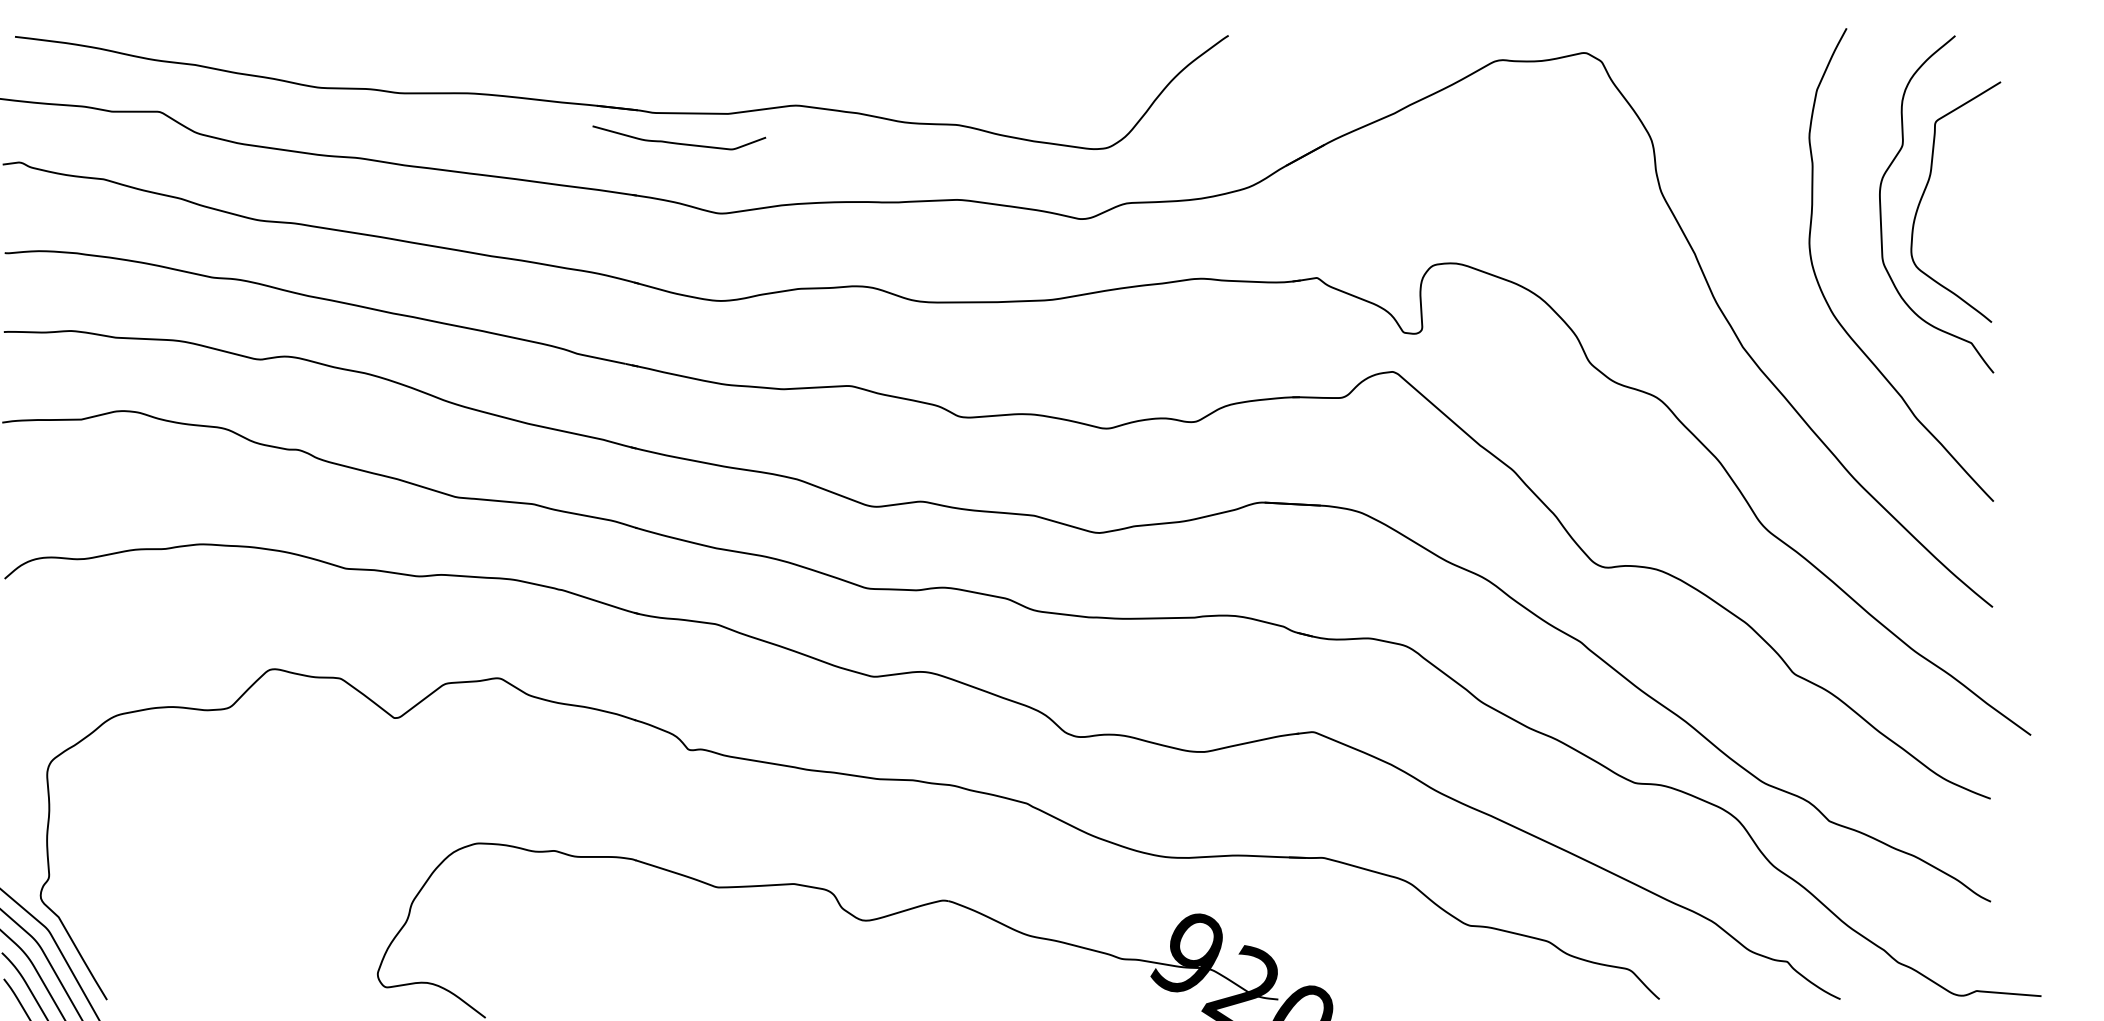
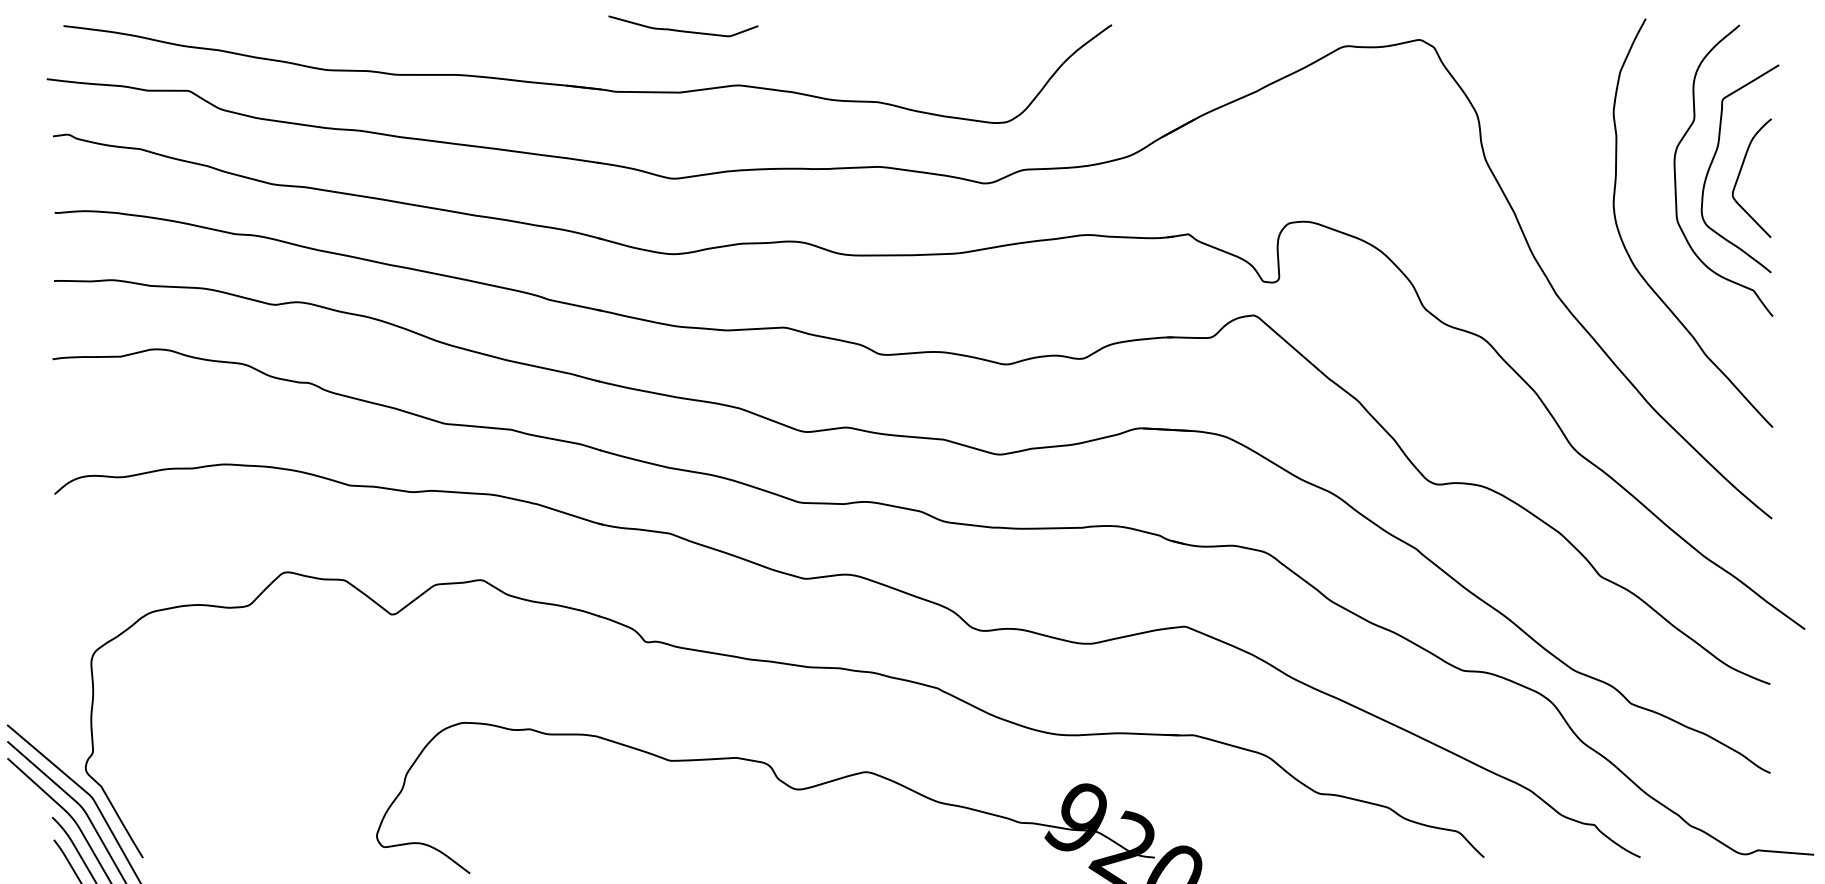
curve: (679, 142) -> (683, 30), moved
curve: (1957, 205) -> (1741, 171), added

